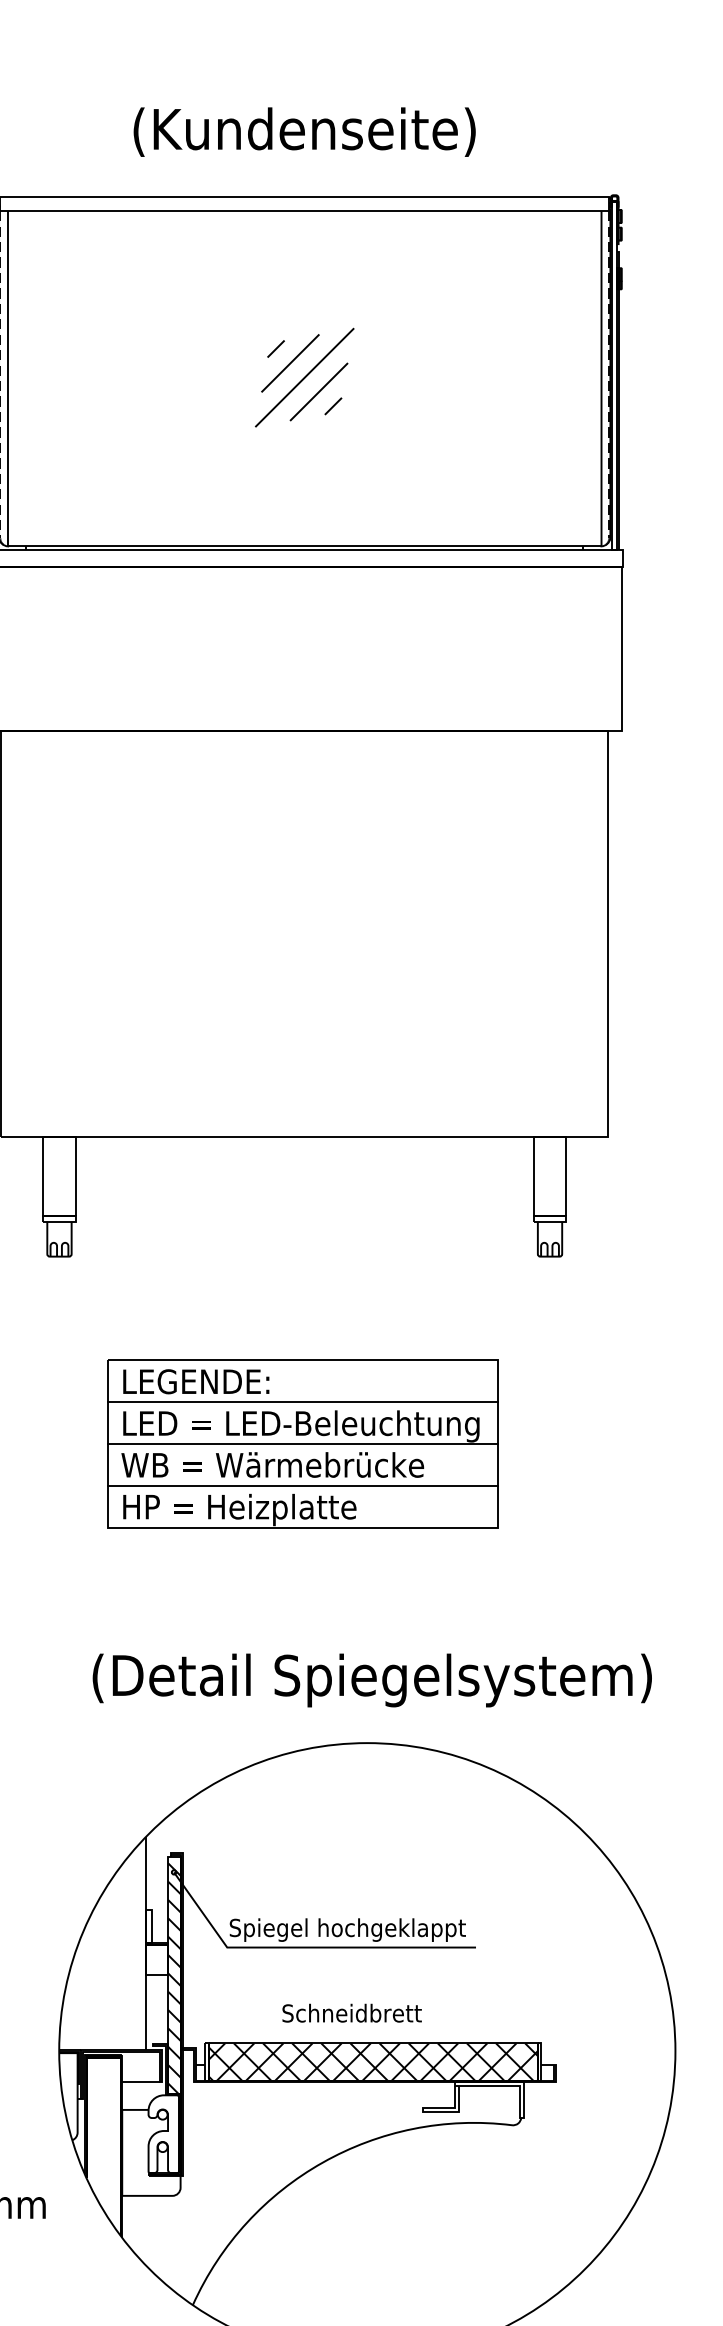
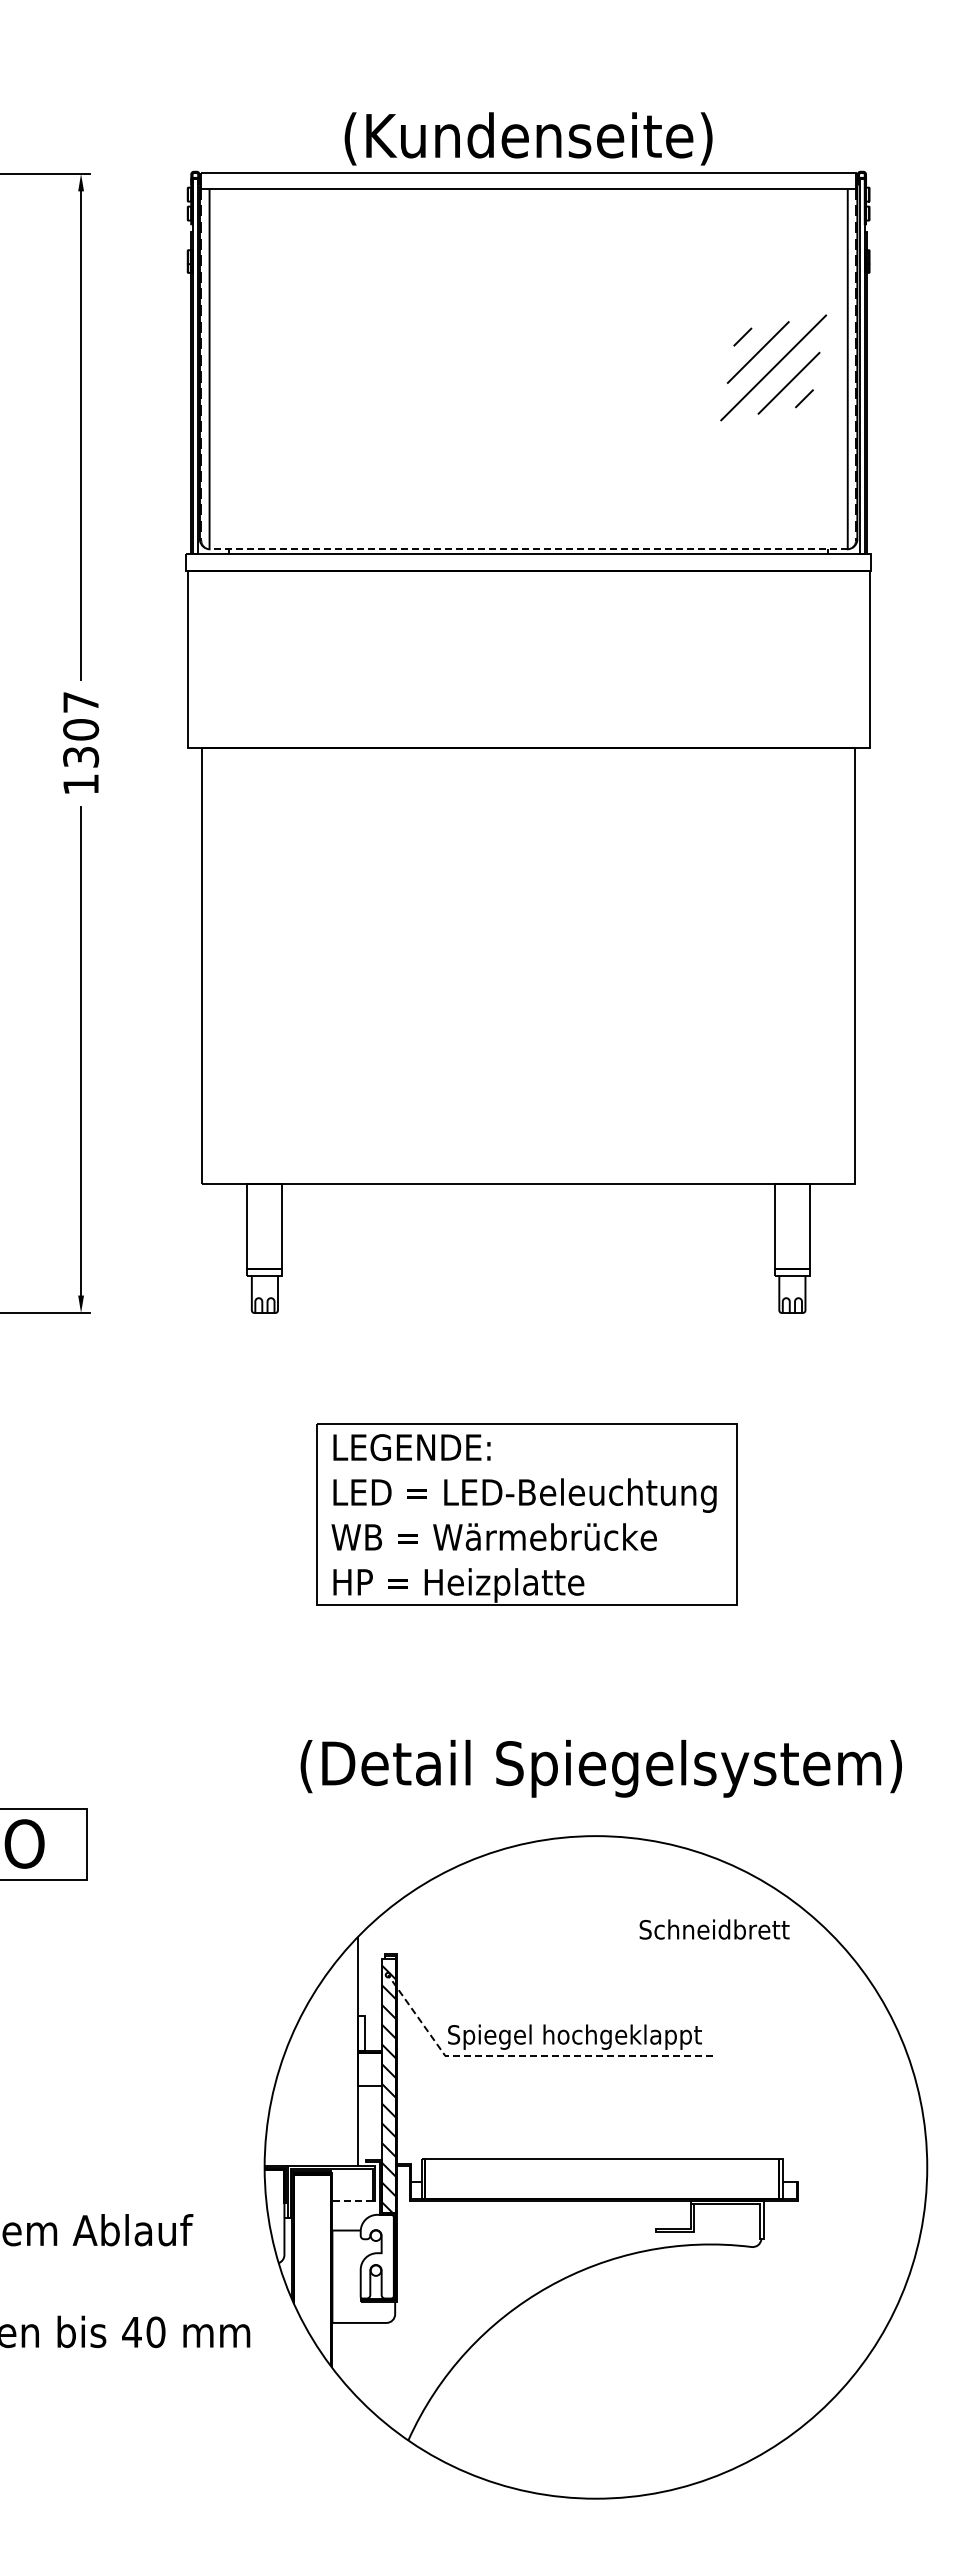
text: (304, 131) -> (528, 138), moved
part: (304, 377) -> (773, 367), moved
line: (304, 546) -> (528, 549), solid -> dashed
line: (302, 1402) -> (526, 1469), removed
line: (302, 1444) -> (526, 1514), removed
line: (302, 1485) -> (526, 1559), removed
line: (304, 1947) -> (528, 2055), solid -> dashed
text: (352, 2013) -> (714, 1929), moved
hatch: (373, 2062) -> (602, 2179), removed
line: (139, 2081) -> (351, 2200), solid -> dashed

